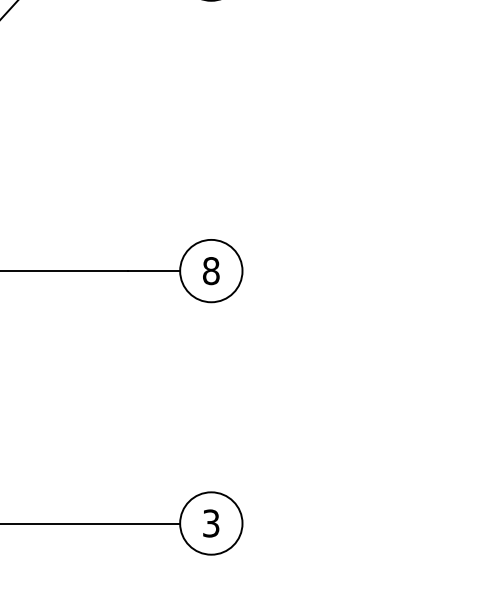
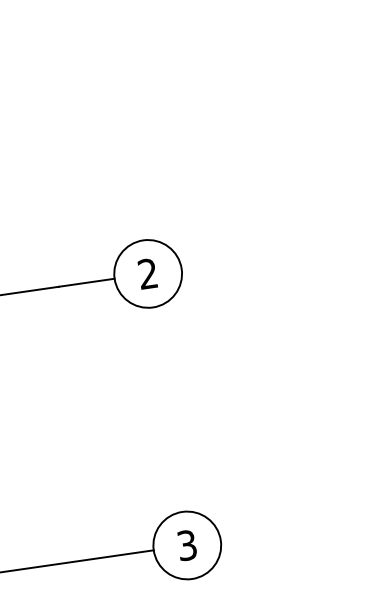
text: (211, 271) -> (148, 274), 8 -> 2

